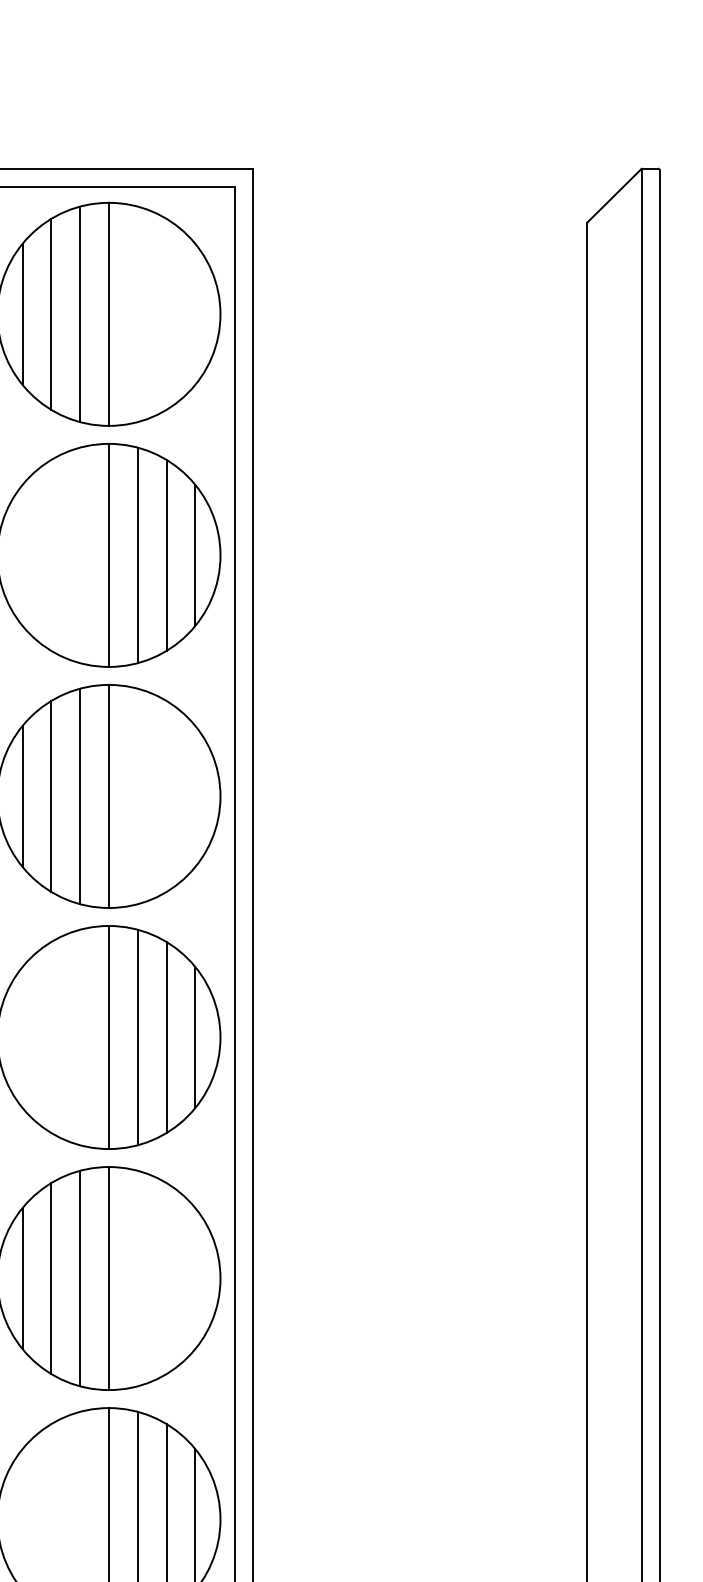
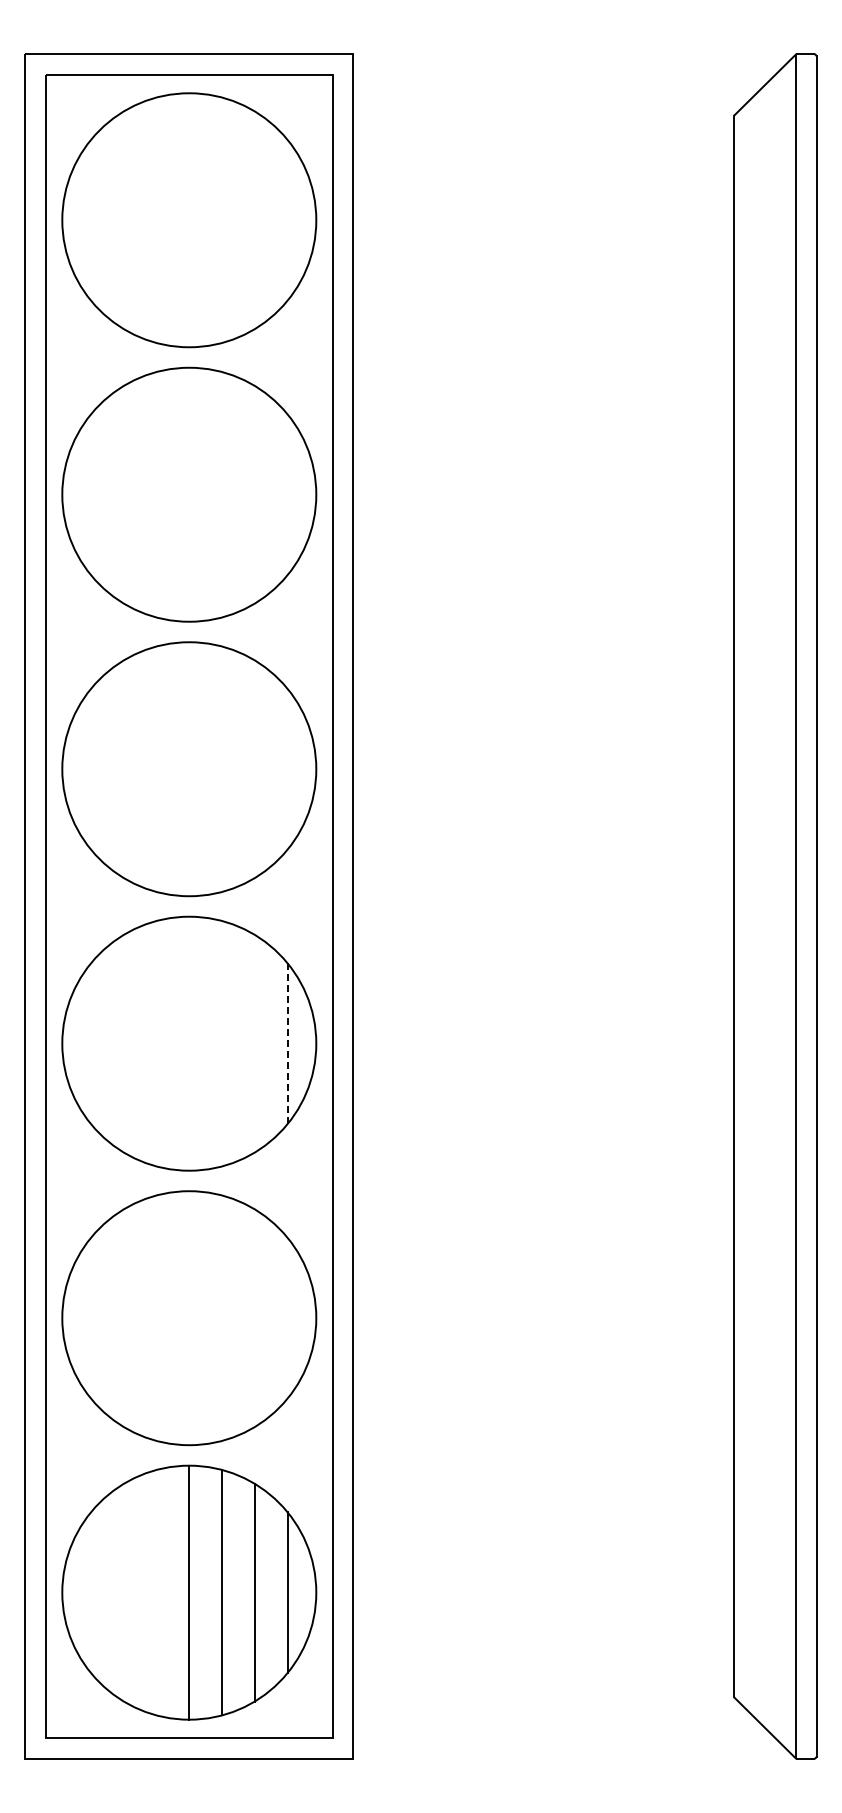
line: (22, 313) -> (90, 219), removed
line: (80, 313) -> (156, 219), removed
line: (51, 314) -> (123, 220), removed
line: (109, 314) -> (189, 220), removed
line: (109, 555) -> (189, 494), removed
line: (138, 555) -> (222, 494), removed
line: (166, 555) -> (254, 494), removed
line: (195, 555) -> (287, 494), removed
line: (22, 795) -> (90, 768), removed
line: (80, 795) -> (156, 768), removed
line: (51, 796) -> (123, 769), removed
line: (109, 796) -> (189, 769), removed
line: (109, 1037) -> (189, 1043), removed
line: (138, 1037) -> (222, 1043), removed
line: (166, 1037) -> (254, 1043), removed
line: (195, 1038) -> (287, 1044), solid -> dashed
line: (22, 1277) -> (90, 1317), removed
line: (80, 1277) -> (156, 1317), removed
line: (51, 1278) -> (123, 1318), removed
line: (109, 1278) -> (189, 1318), removed

